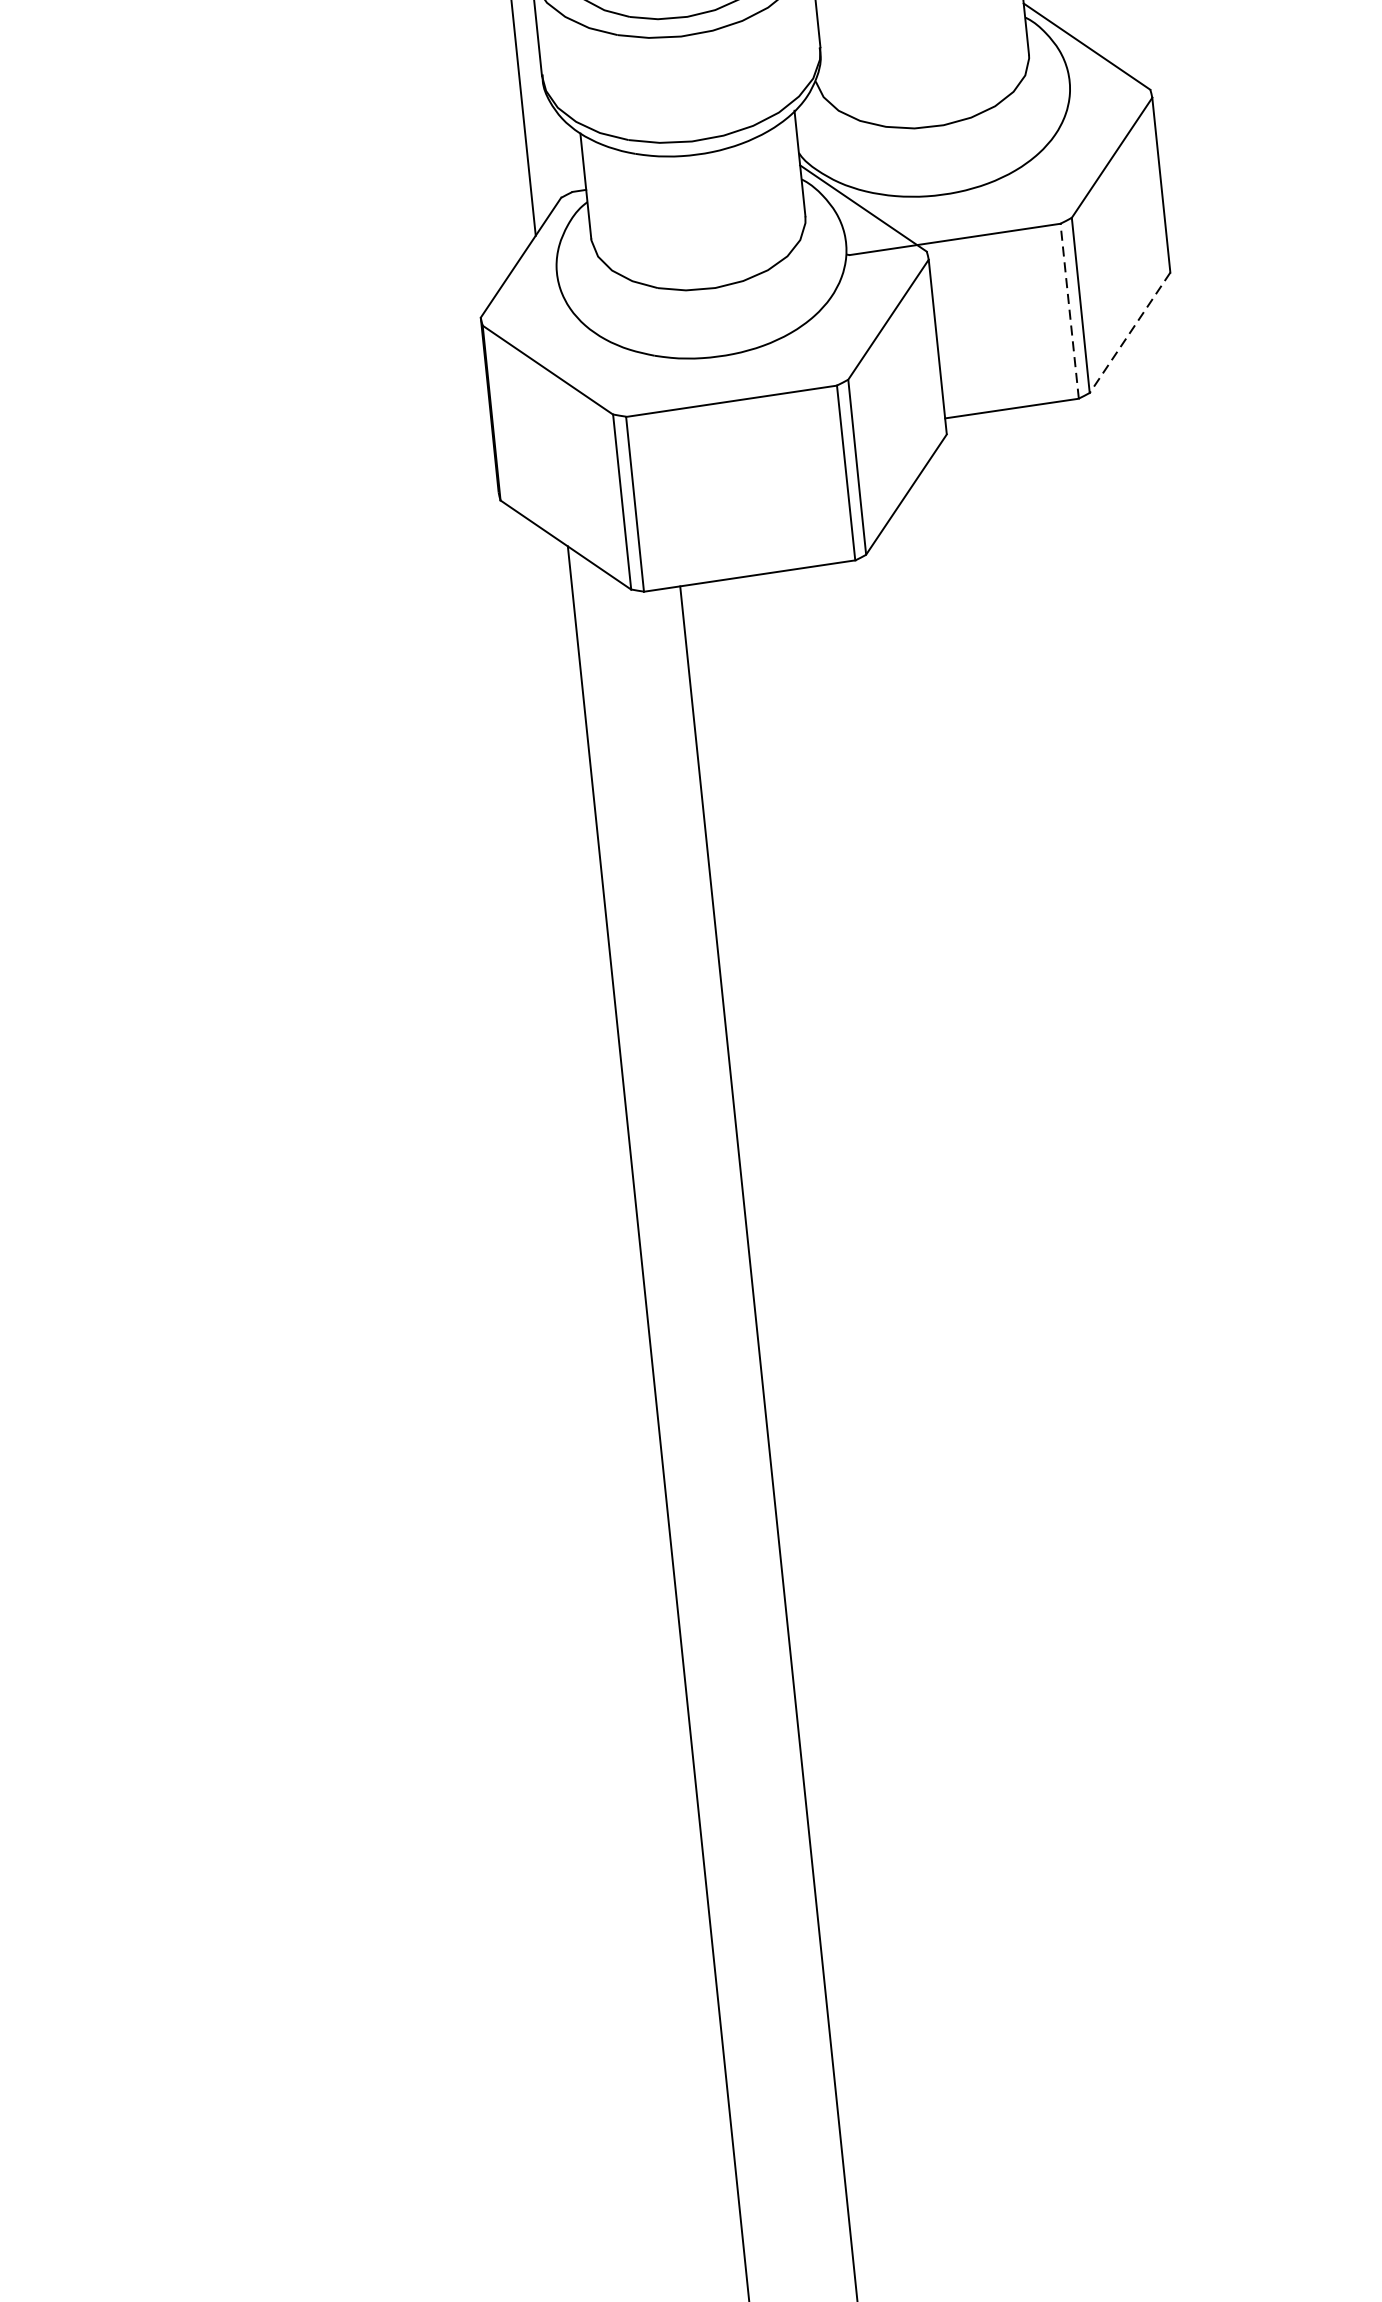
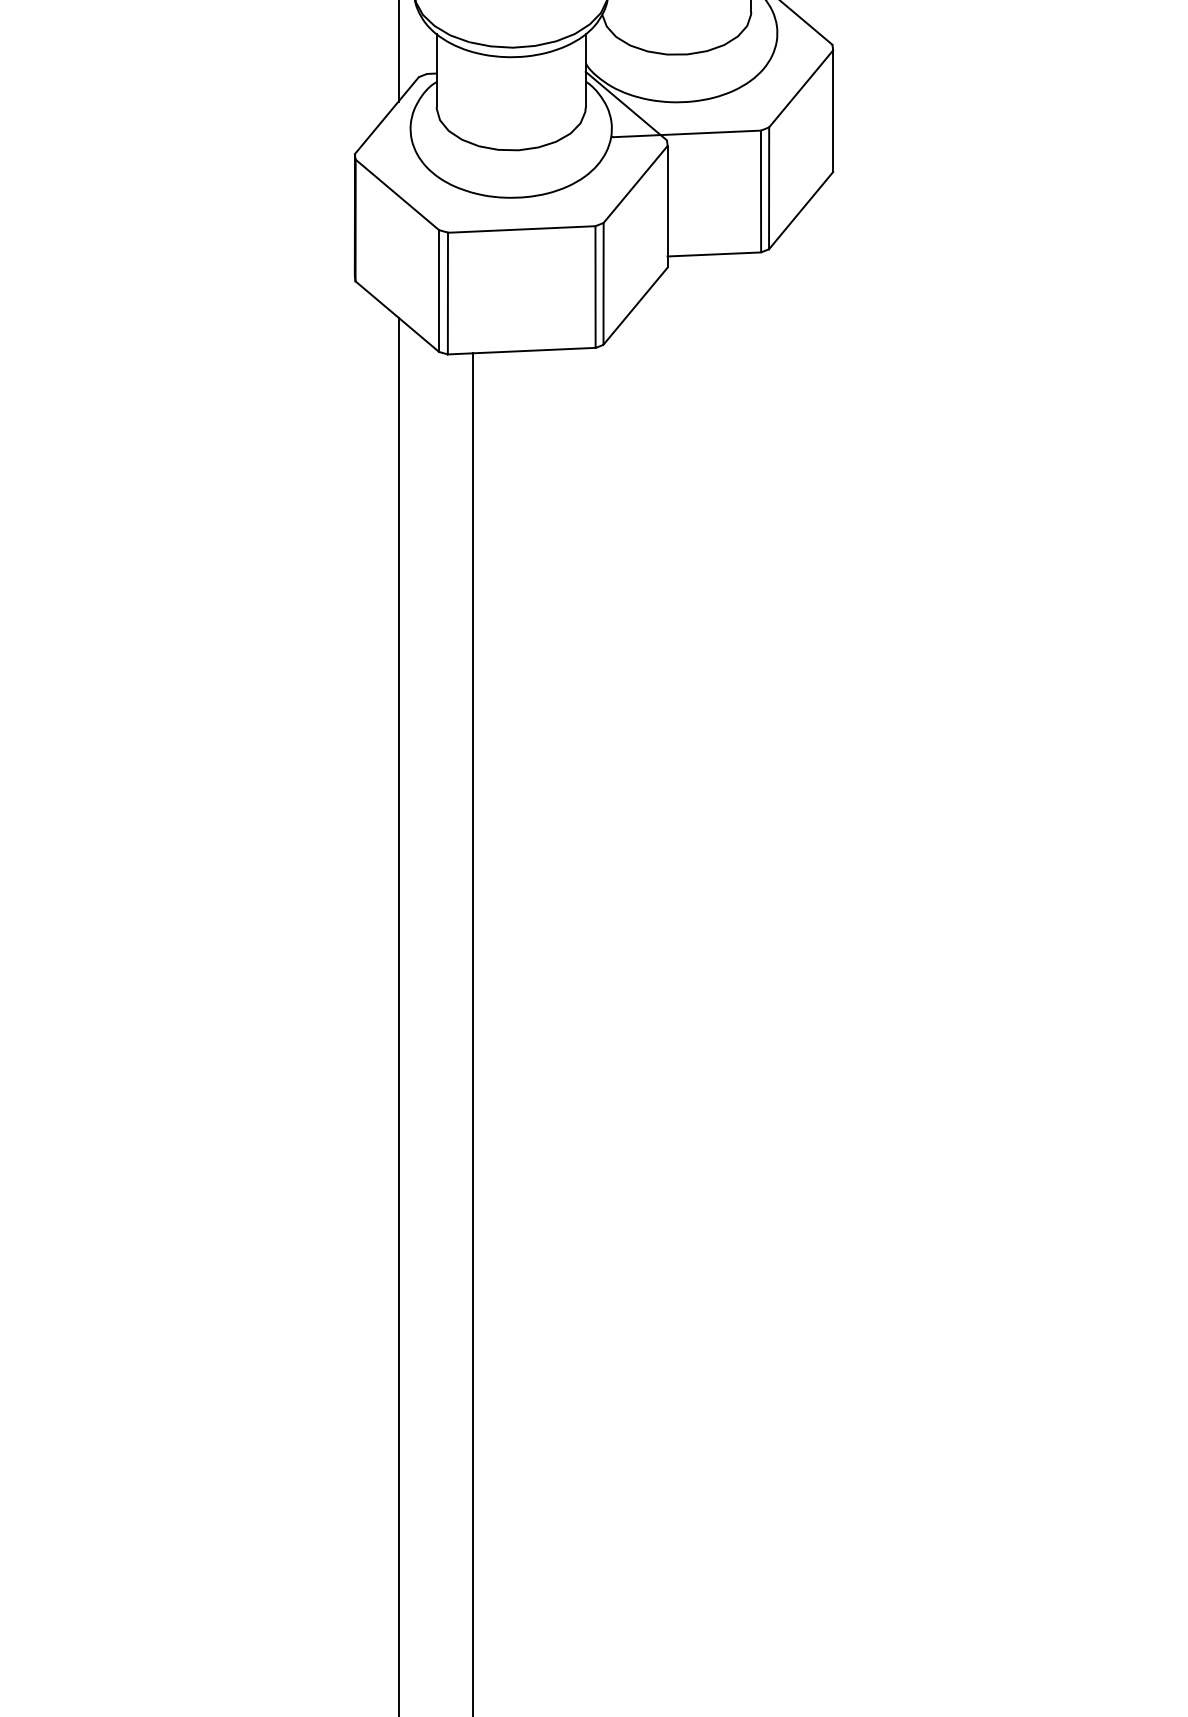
line: (1070, 311) -> (761, 191), dashed -> solid
line: (1129, 334) -> (800, 211), dashed -> solid

